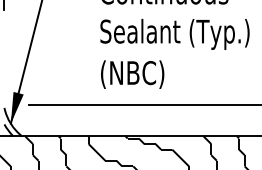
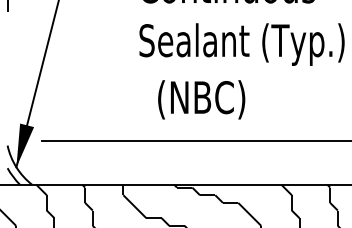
text: (132, 74) -> (201, 99), moved

